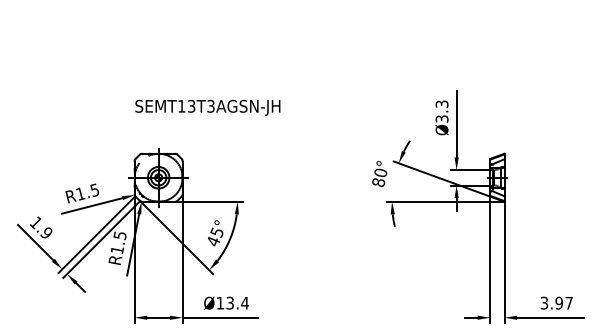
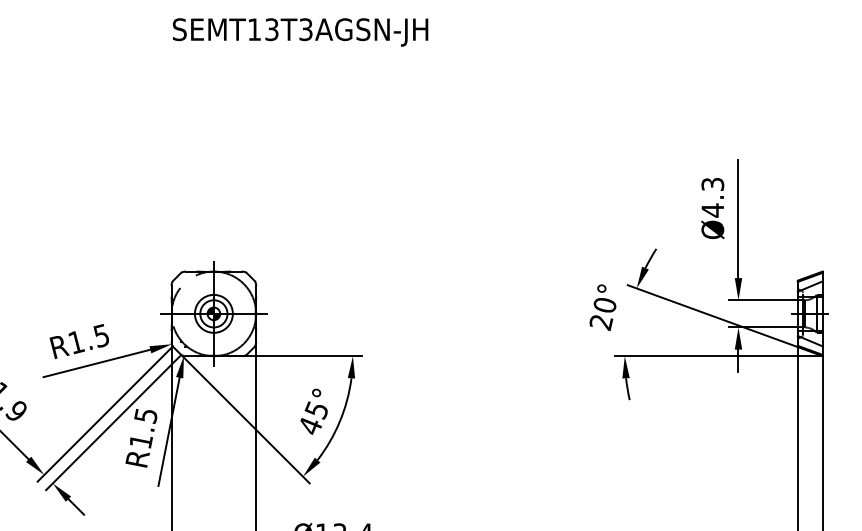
text: (207, 107) -> (299, 31), moved
text: (441, 119) -> (711, 211), Ø3.3 -> Ø4.3
text: (378, 182) -> (600, 322), 80° -> 20°

